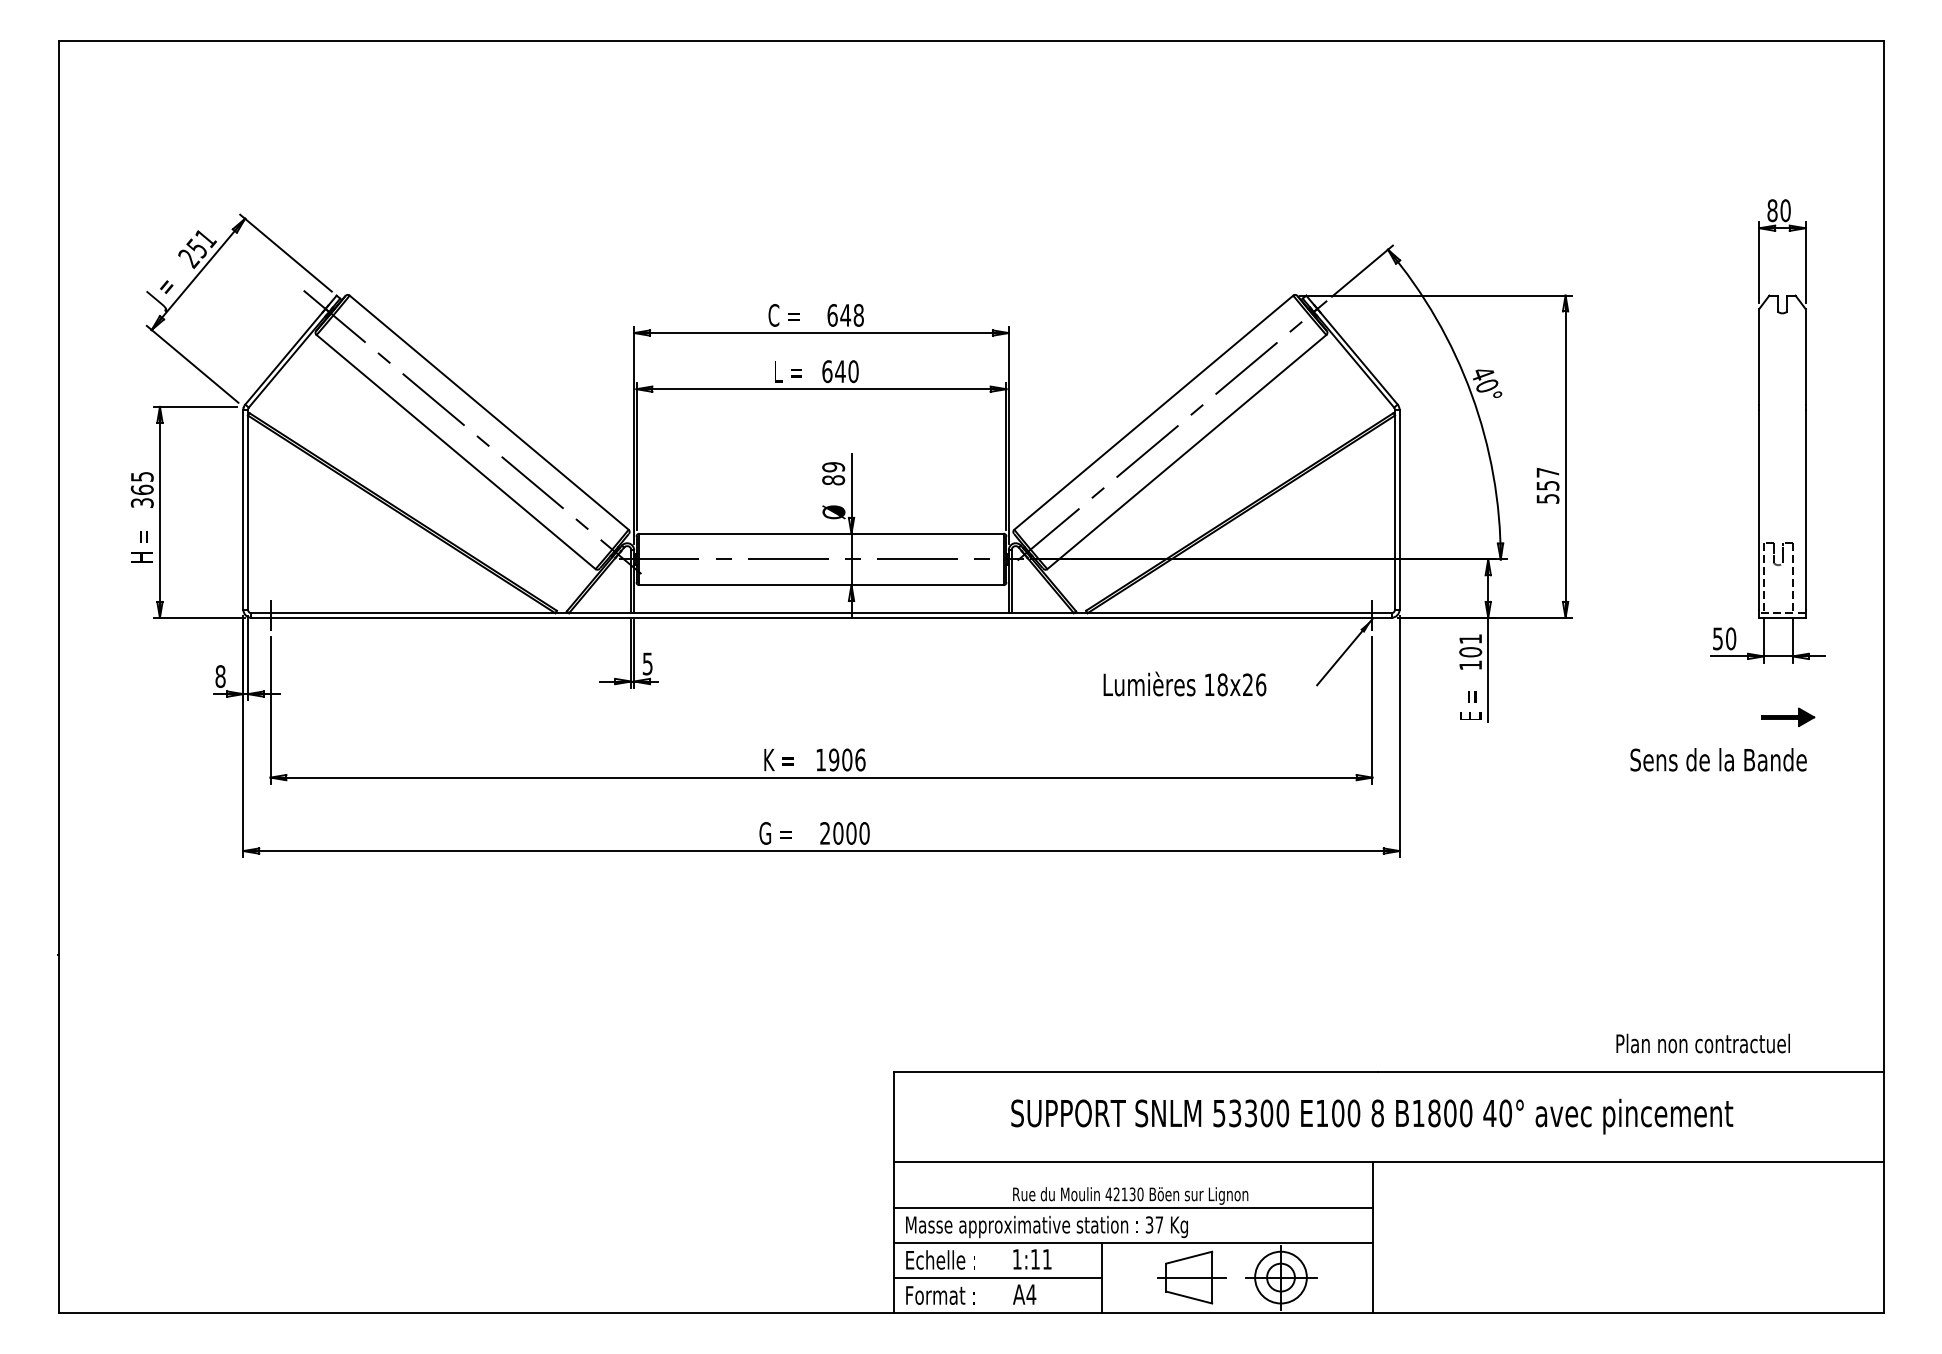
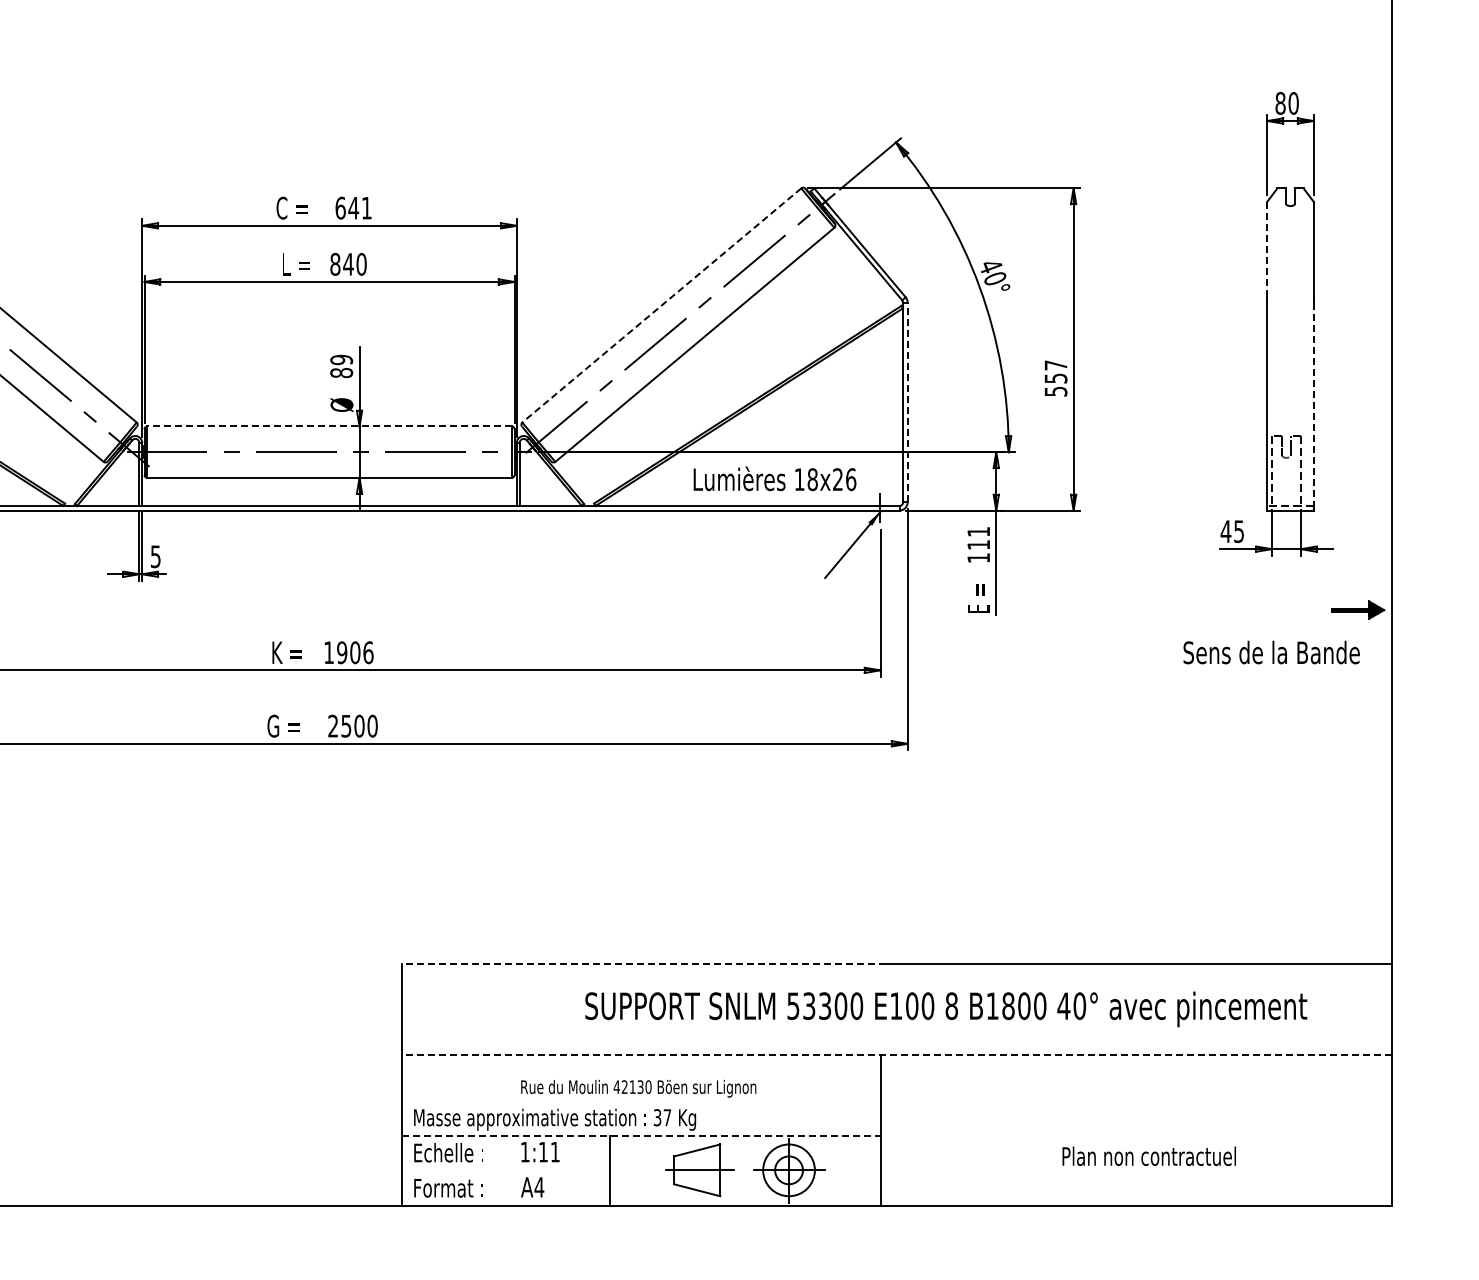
text: (858, 315) -> (366, 208), 648 -> 641
line: (1759, 356) -> (1267, 249), solid -> dashed
text: (827, 371) -> (335, 264), 640 -> 840
line: (1153, 412) -> (661, 305), solid -> dashed
line: (1399, 509) -> (907, 402), solid -> dashed
line: (1805, 509) -> (1313, 402), solid -> dashed
line: (820, 533) -> (328, 426), solid -> dashed
text: (1724, 638) -> (1232, 531), 50 -> 45
text: (1470, 652) -> (978, 545), 101 -> 111
text: (1184, 683) -> (774, 478), moved
part: (1788, 716) -> (1358, 609), moved
text: (1718, 759) -> (1271, 652), moved
text: (838, 833) -> (346, 726), 2000 -> 2500
text: (1702, 1043) -> (1148, 1156), moved
line: (1136, 1071) -> (644, 964), solid -> dashed
text: (1372, 1116) -> (946, 1009), moved
line: (1388, 1162) -> (896, 1055), solid -> dashed
line: (1133, 1208) -> (641, 1101), removed
line: (1134, 1243) -> (642, 1136), solid -> dashed
line: (997, 1278) -> (505, 1171), removed

